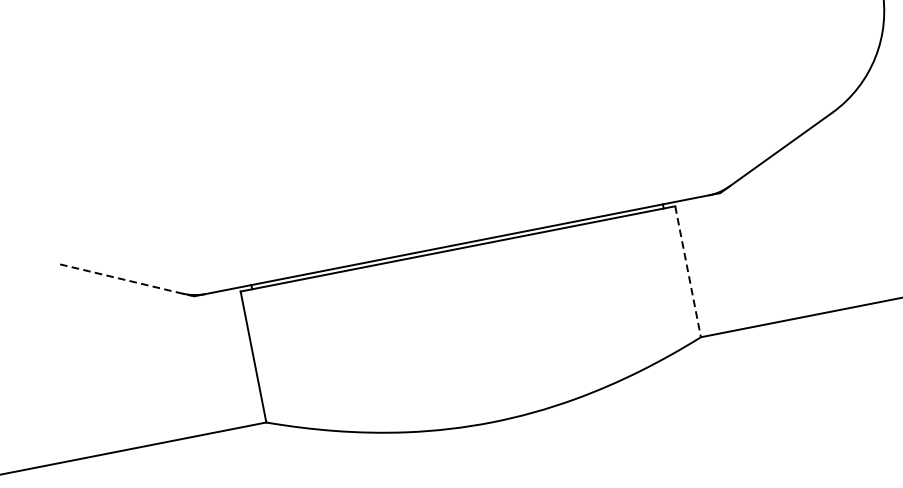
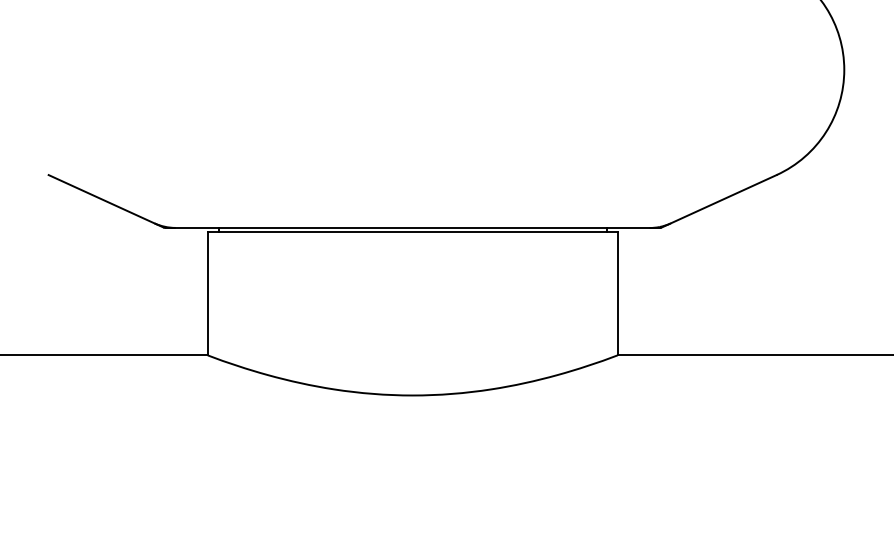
line: (687, 271) -> (617, 293), dashed -> solid
line: (126, 280) -> (106, 201), dashed -> solid

